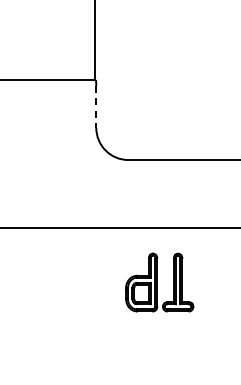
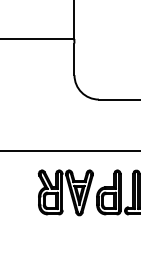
line: (96, 106) -> (74, 58), dashed -> solid
part: (84, 282) -> (65, 192), added

